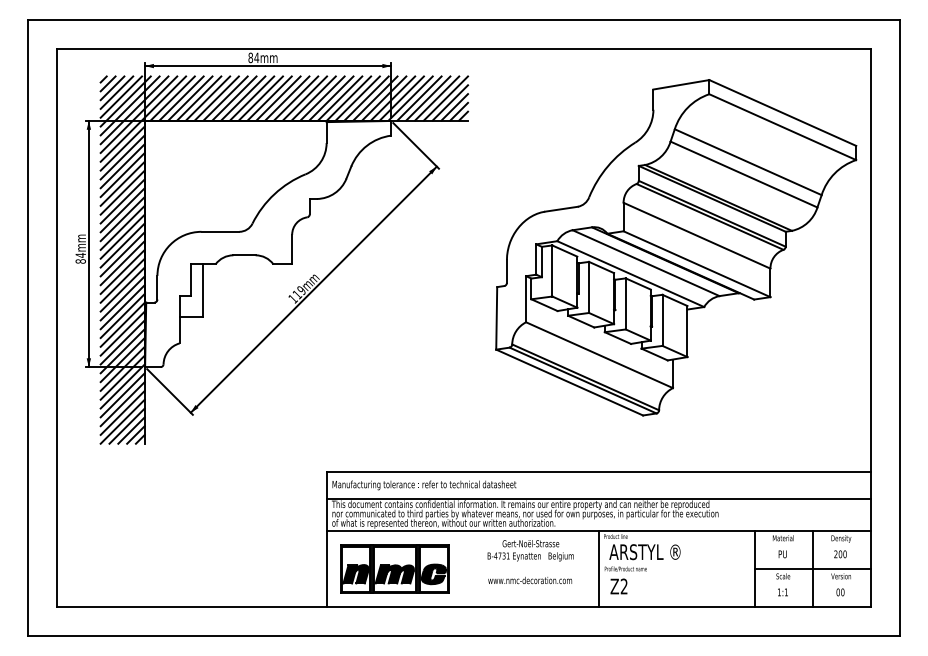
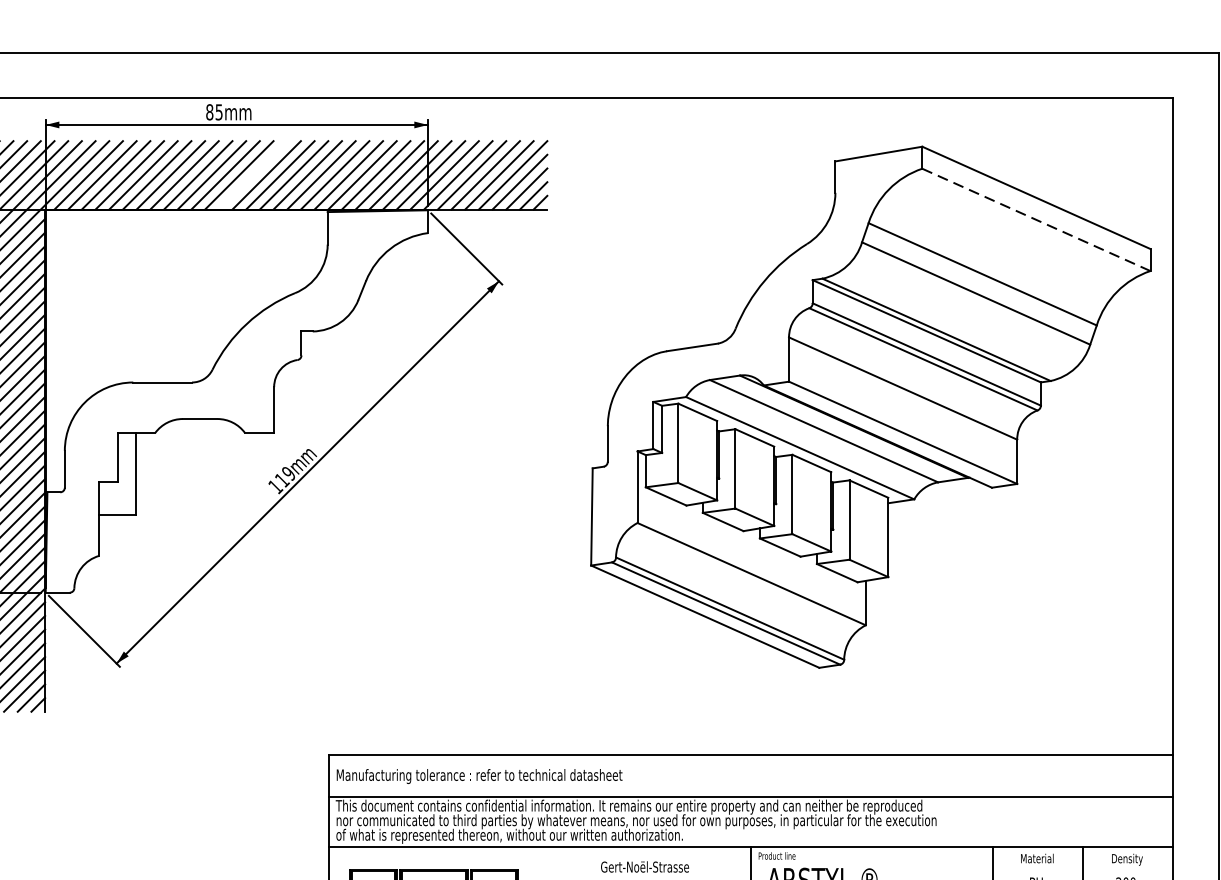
text: (256, 57) -> (218, 111), 84mm -> 85mm
line: (278, 98) -> (252, 175), removed
line: (782, 126) -> (1035, 218), solid -> dashed

